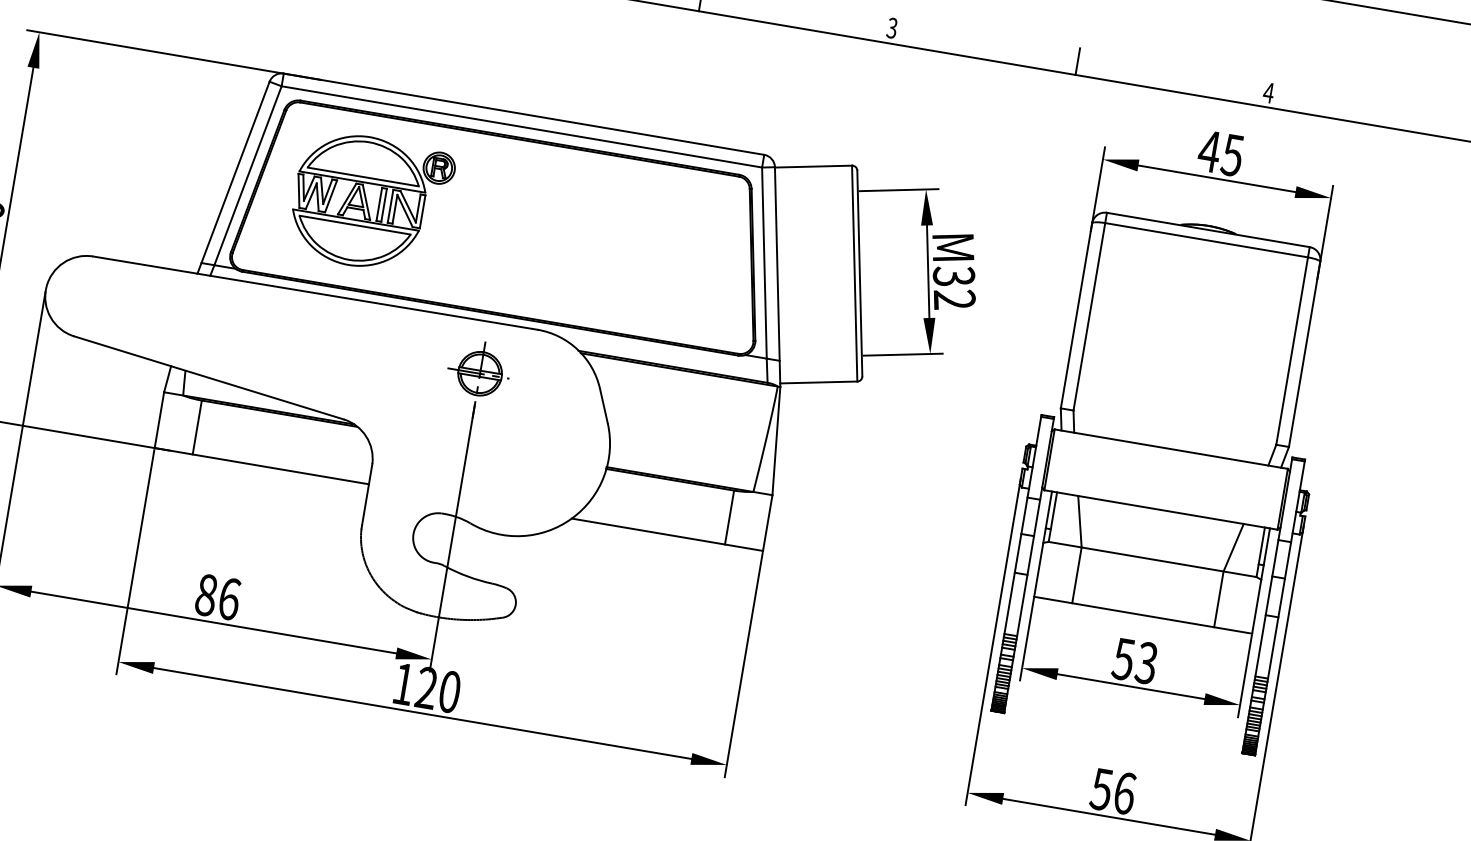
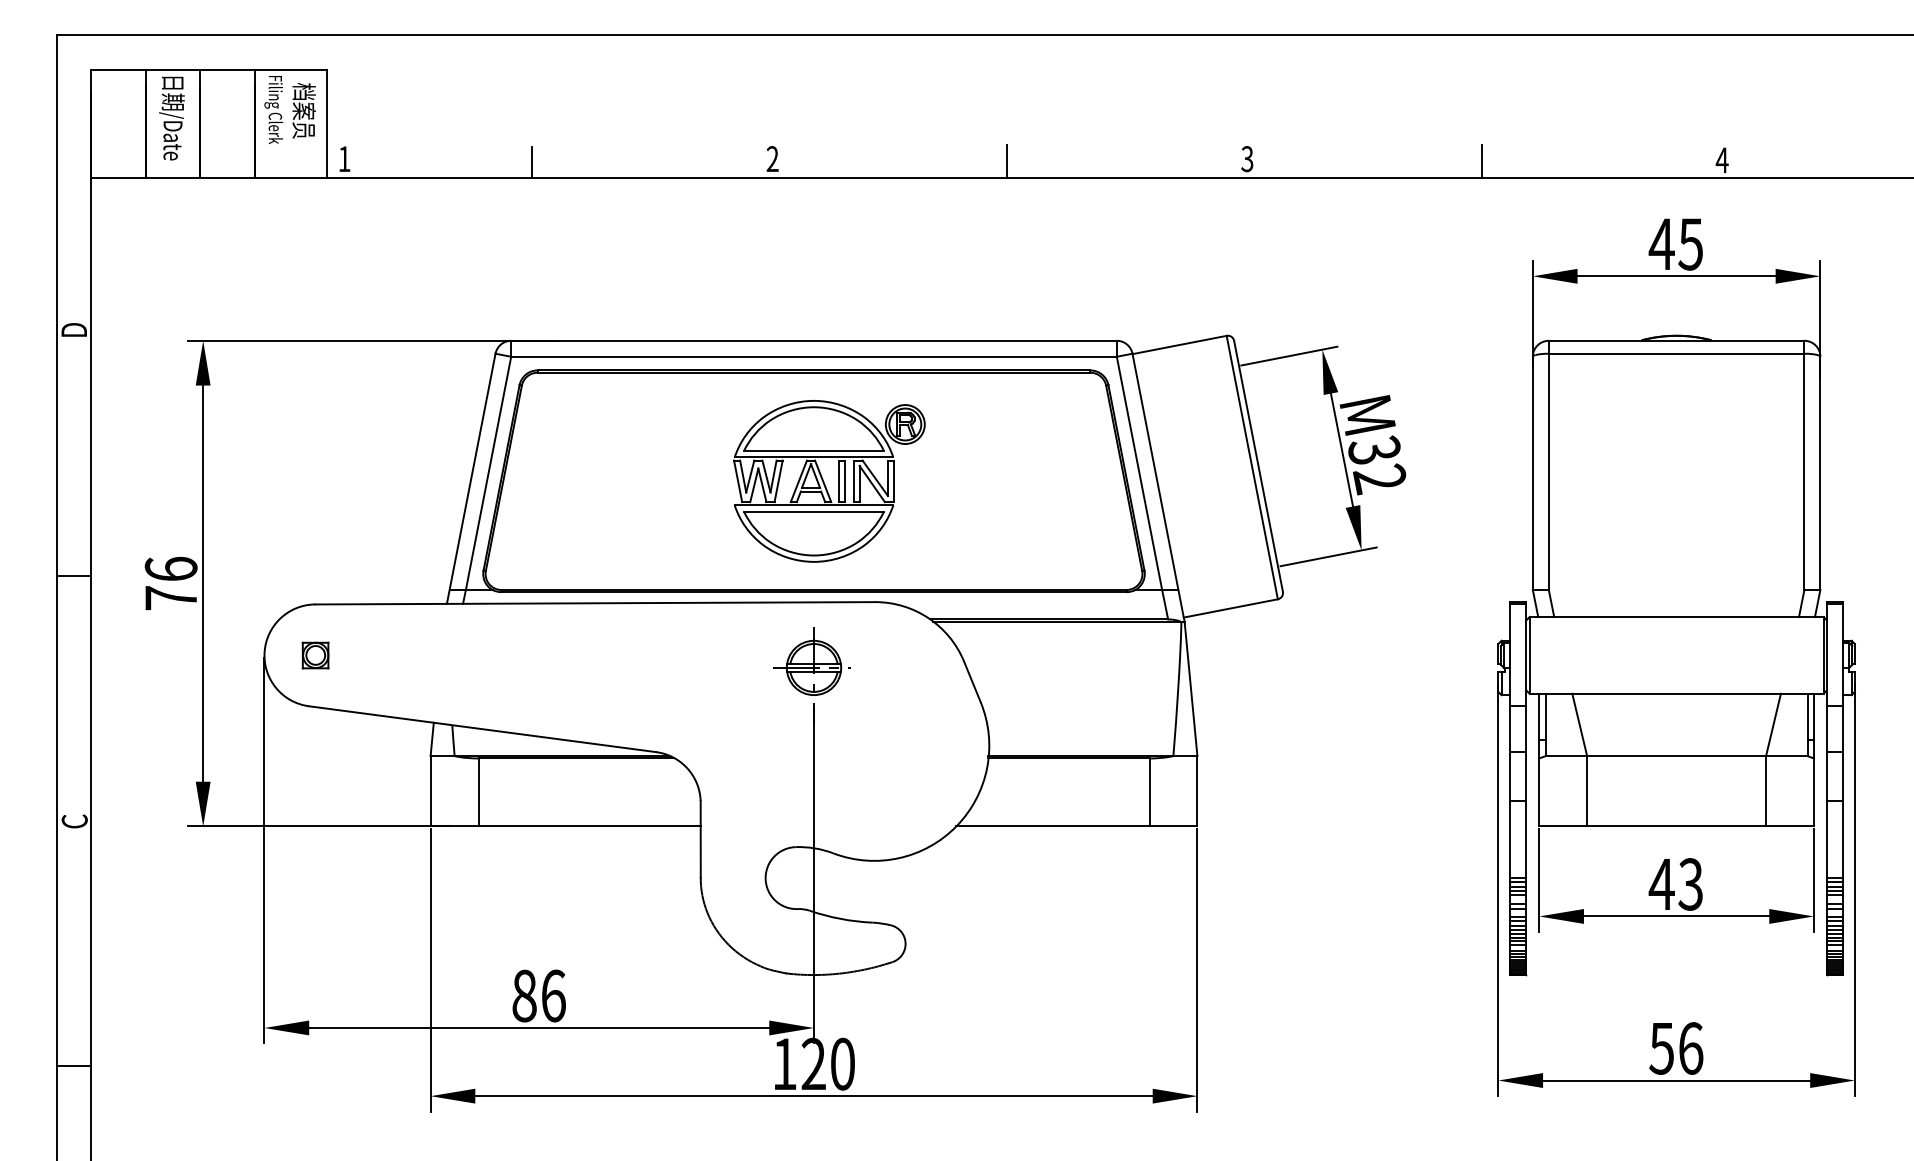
part: (371, 203) -> (829, 481), moved
part: (86, 296) -> (315, 655), added
text: (1123, 659) -> (1661, 884), 53 -> 43

